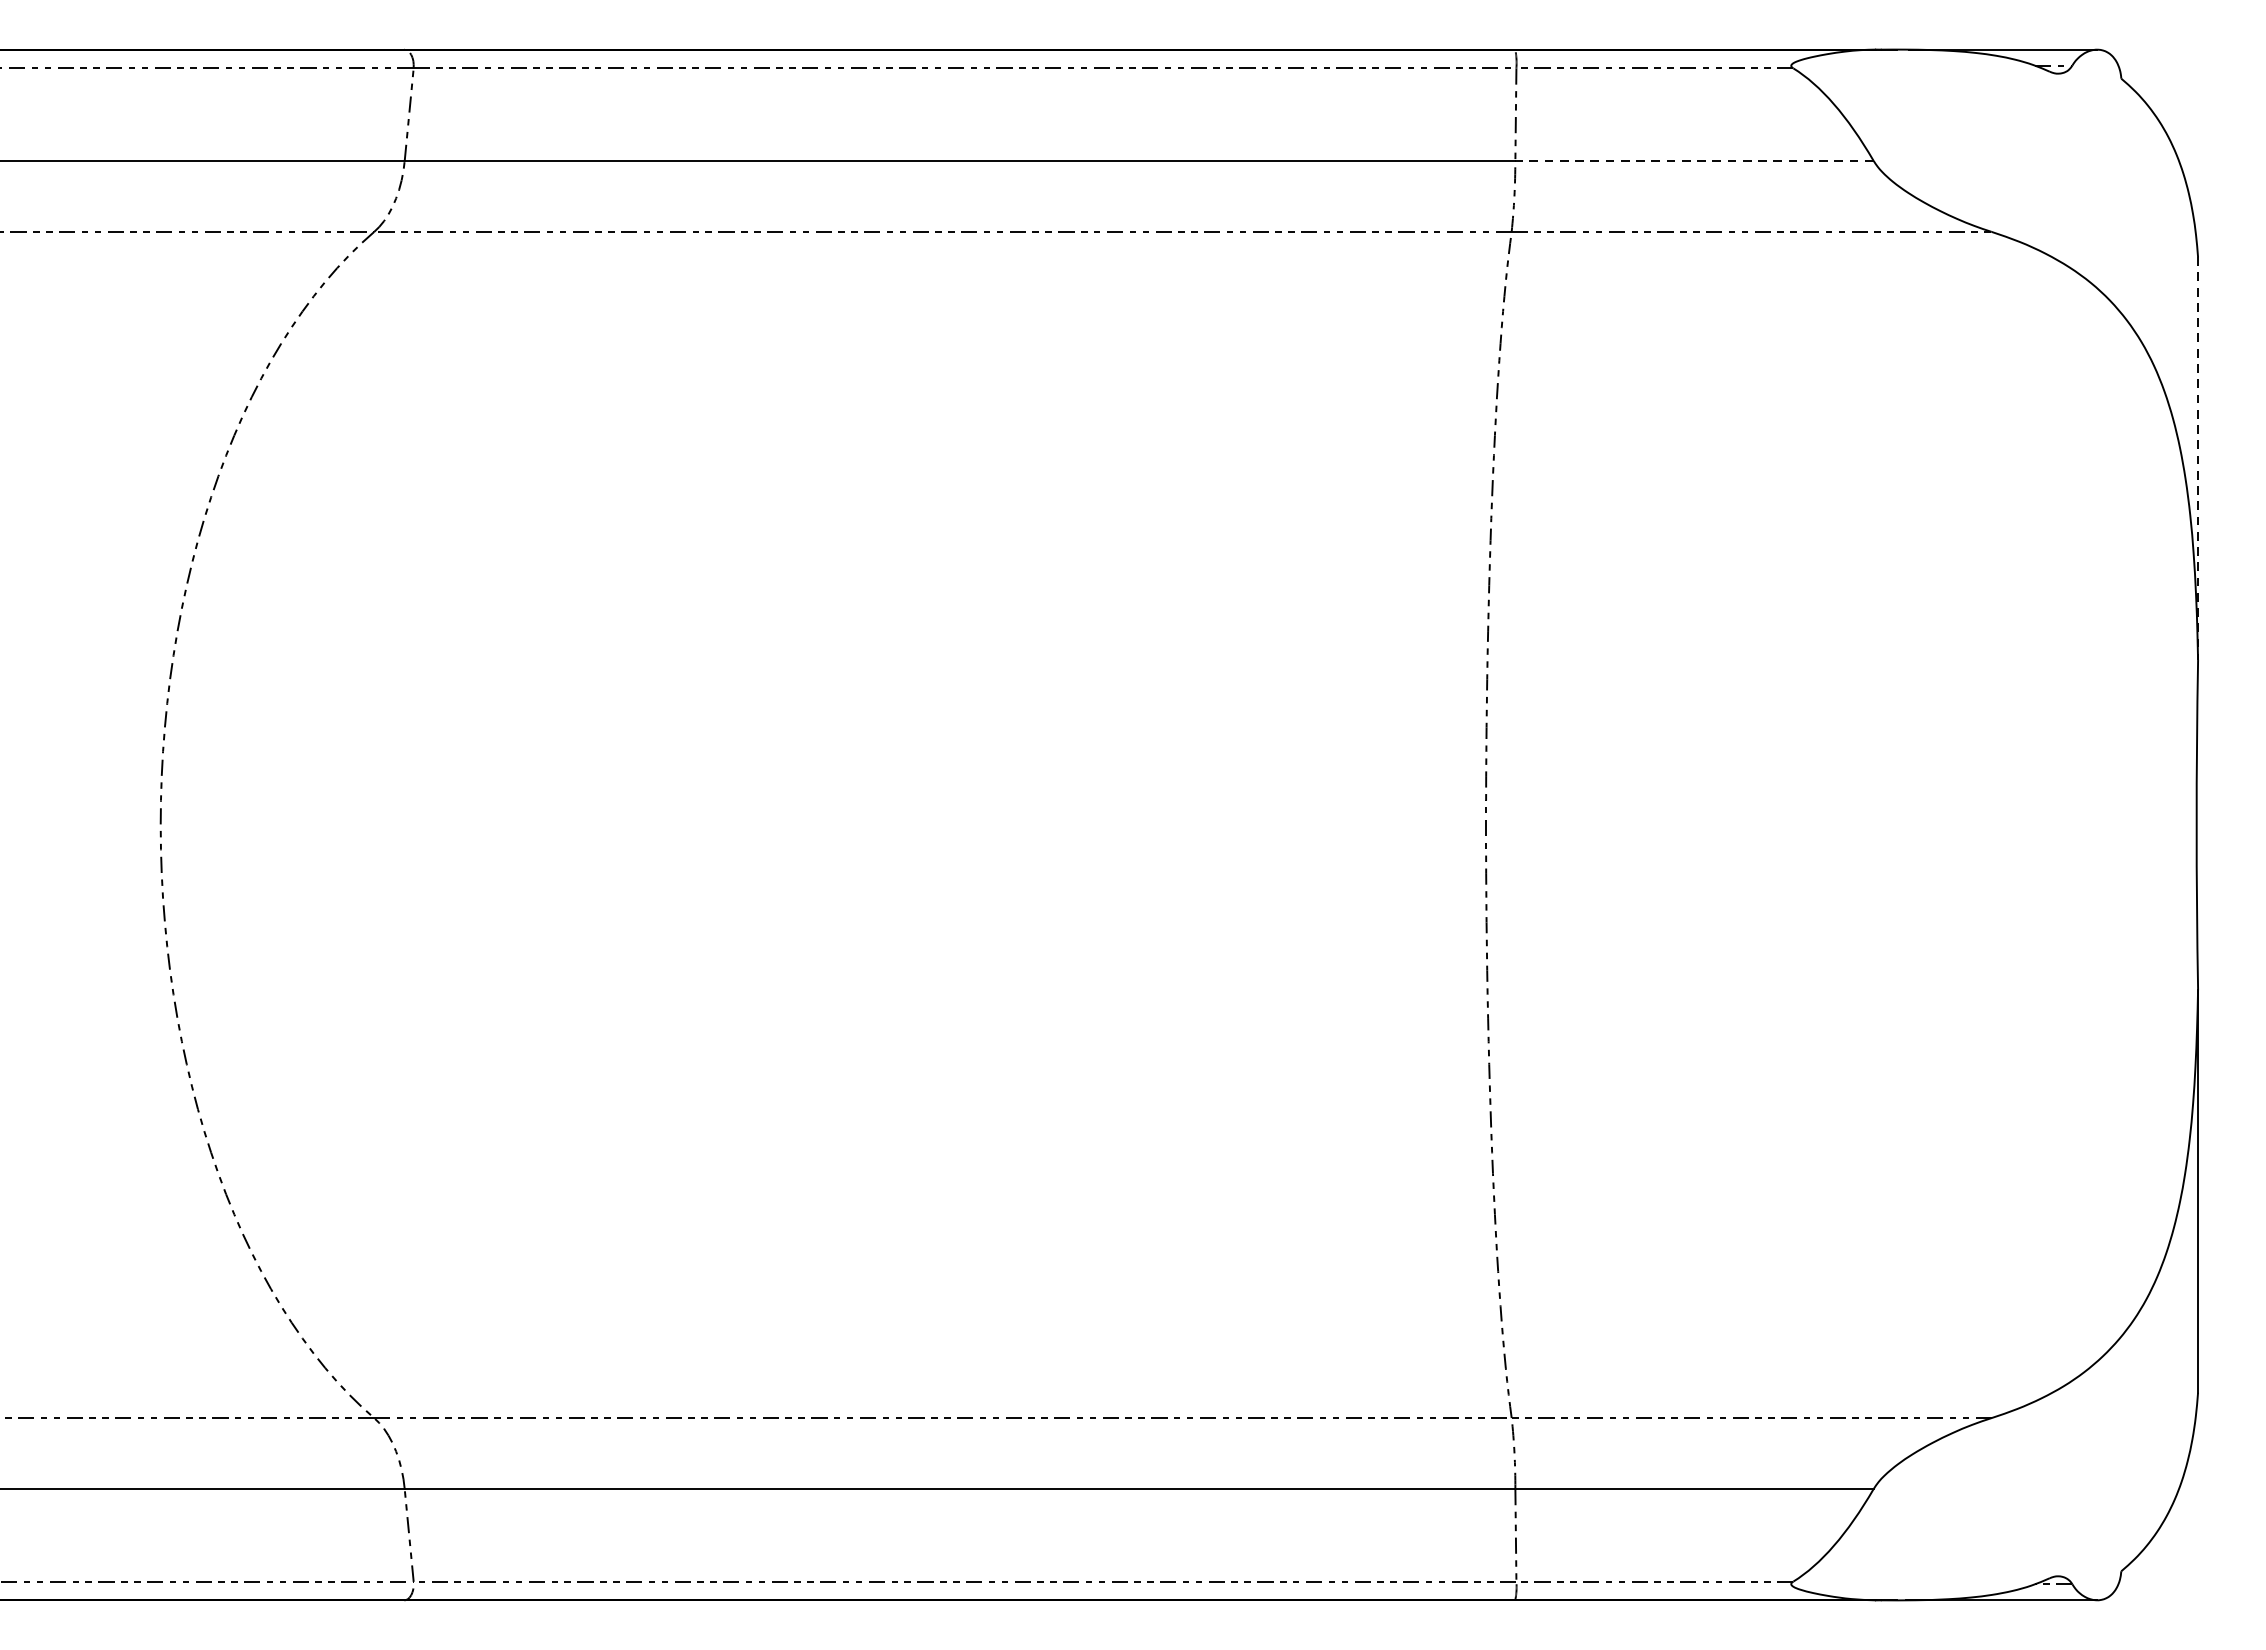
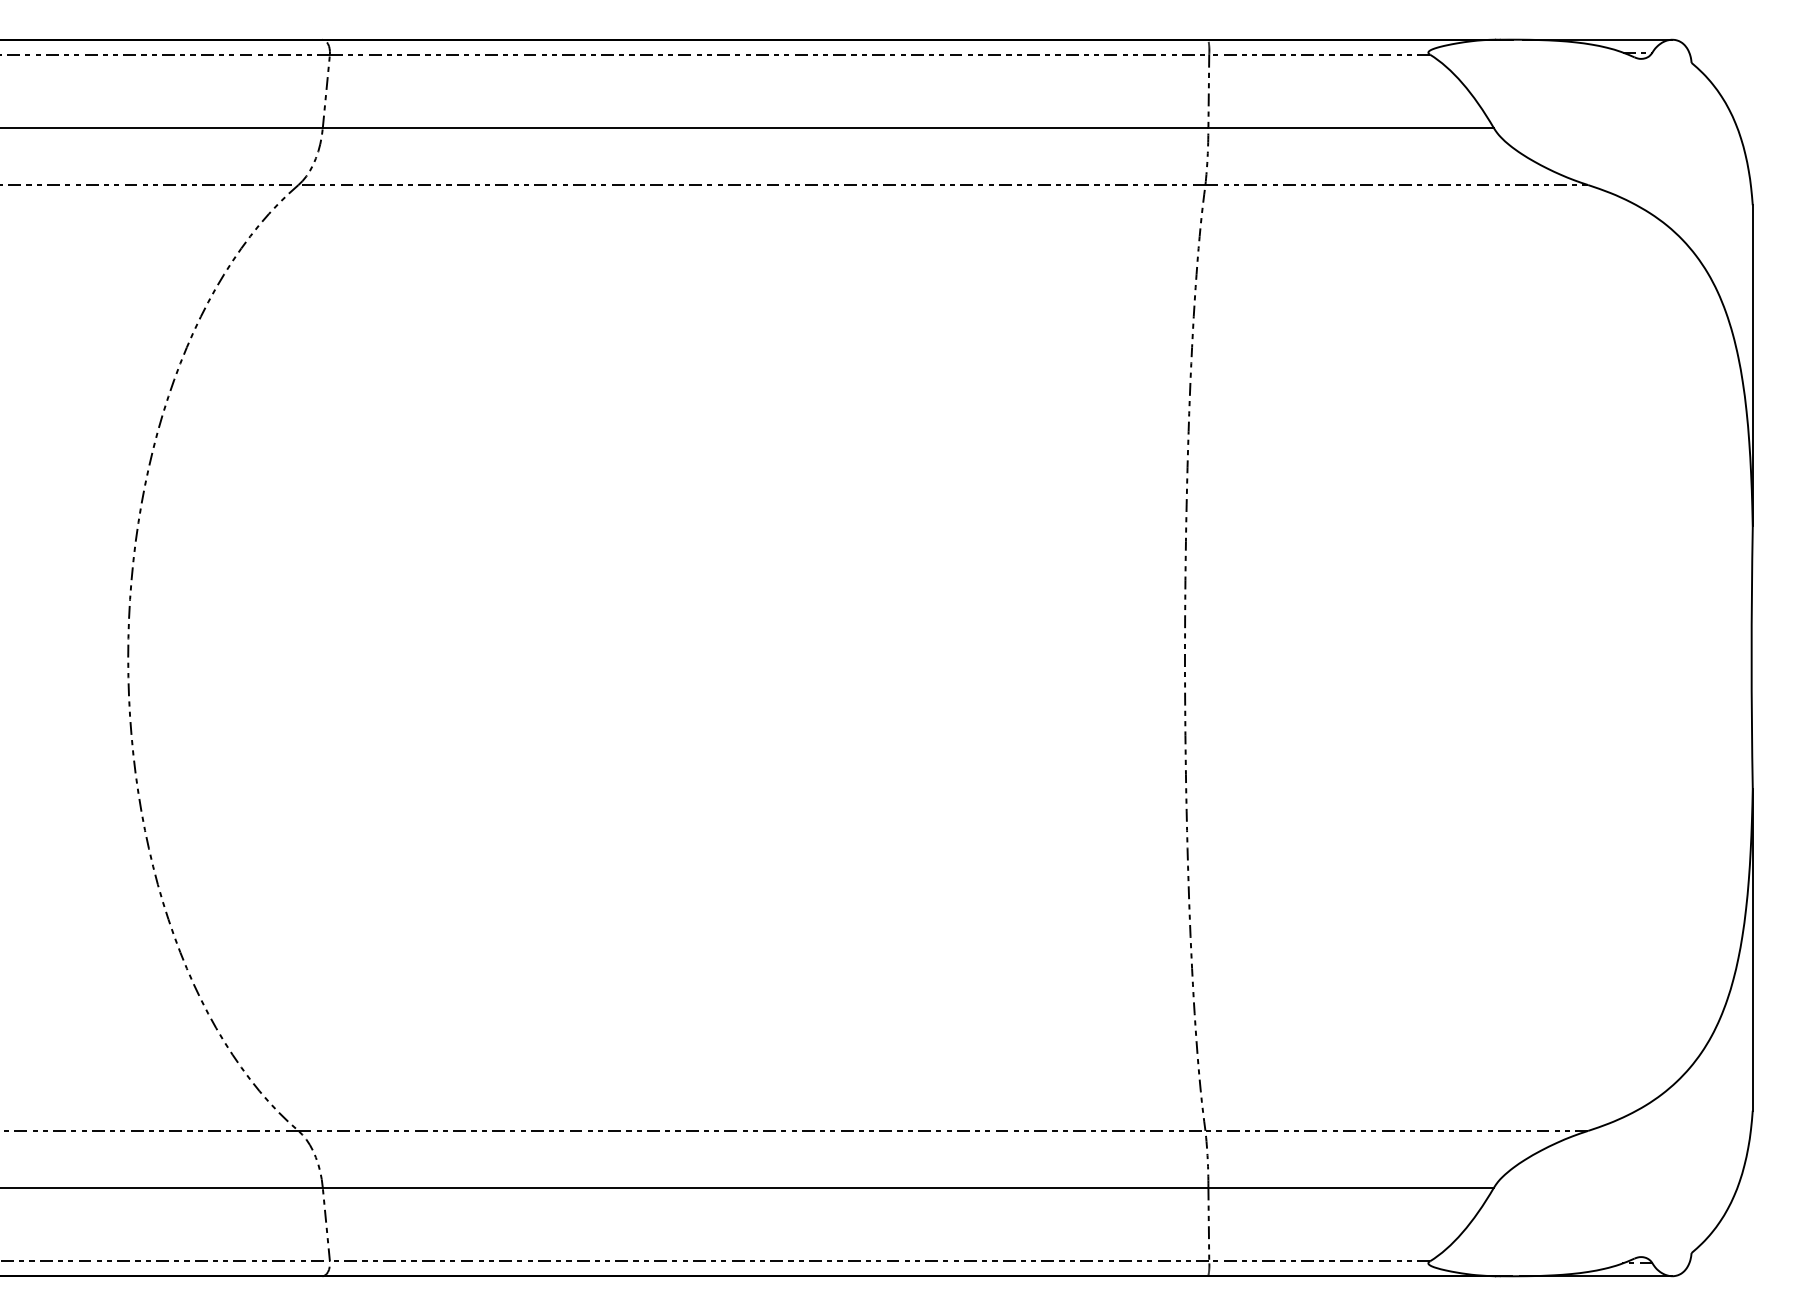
line: (1694, 160) -> (1351, 128), dashed -> solid
line: (2197, 458) -> (1752, 365), dashed -> solid

